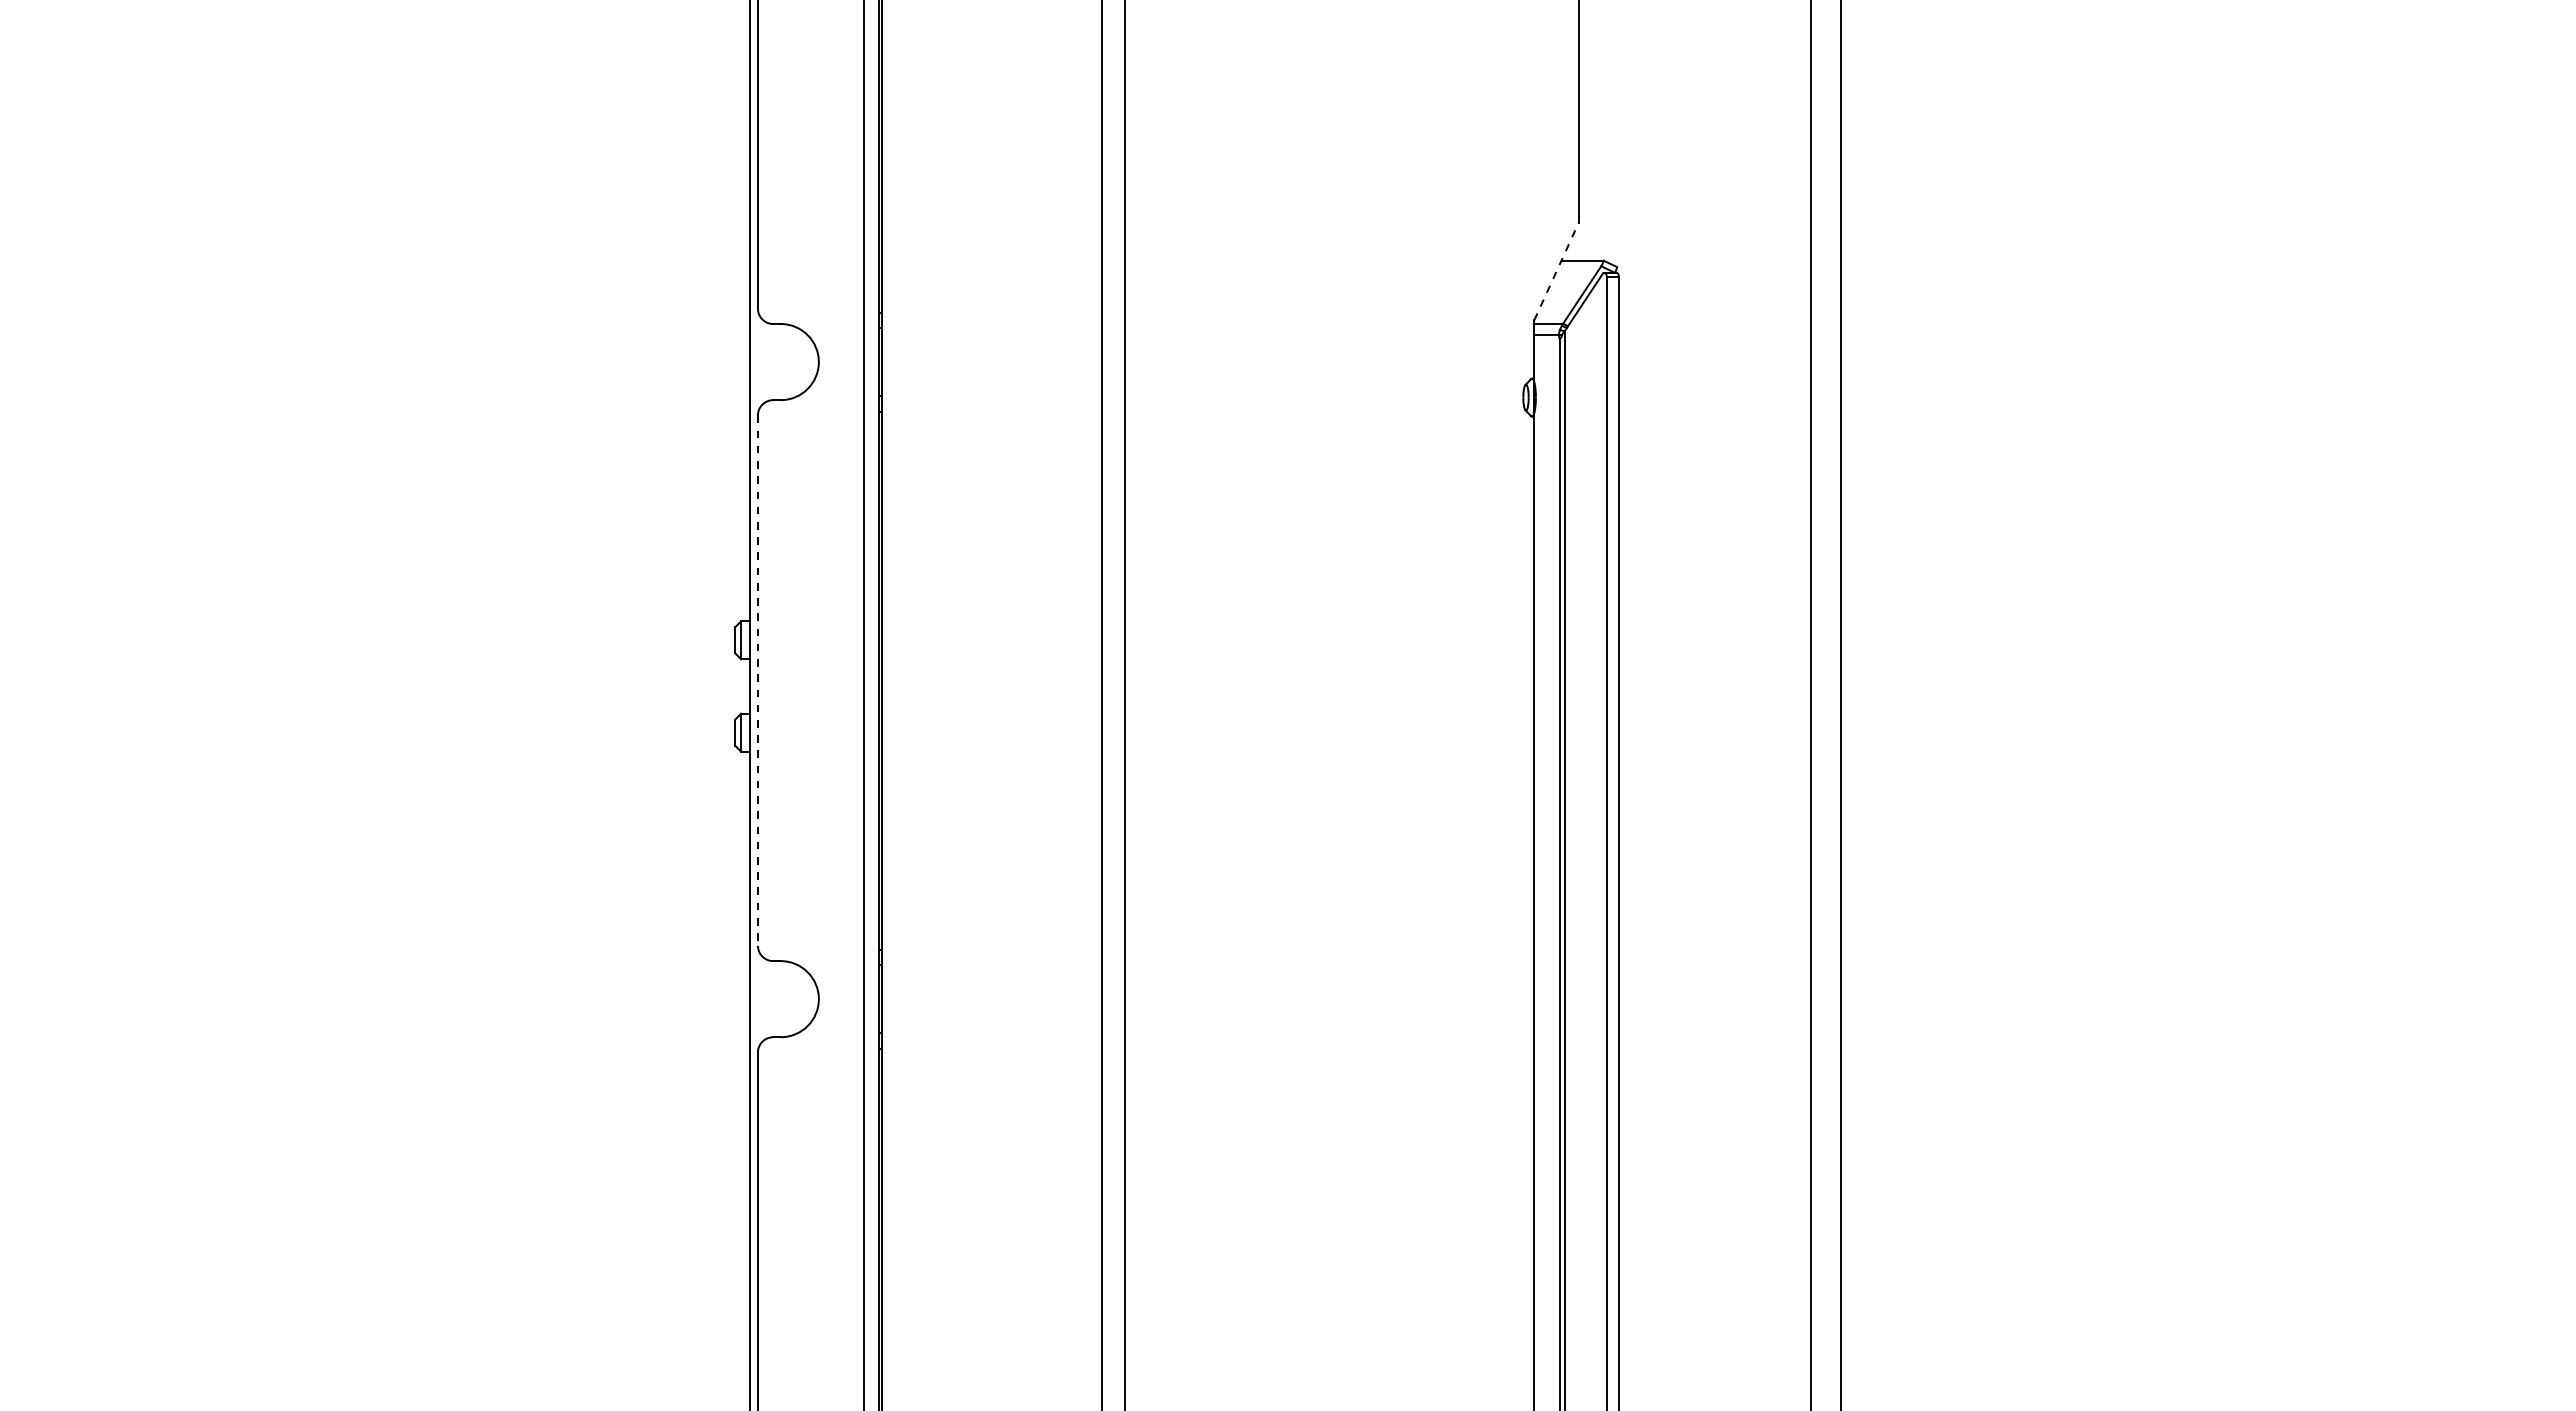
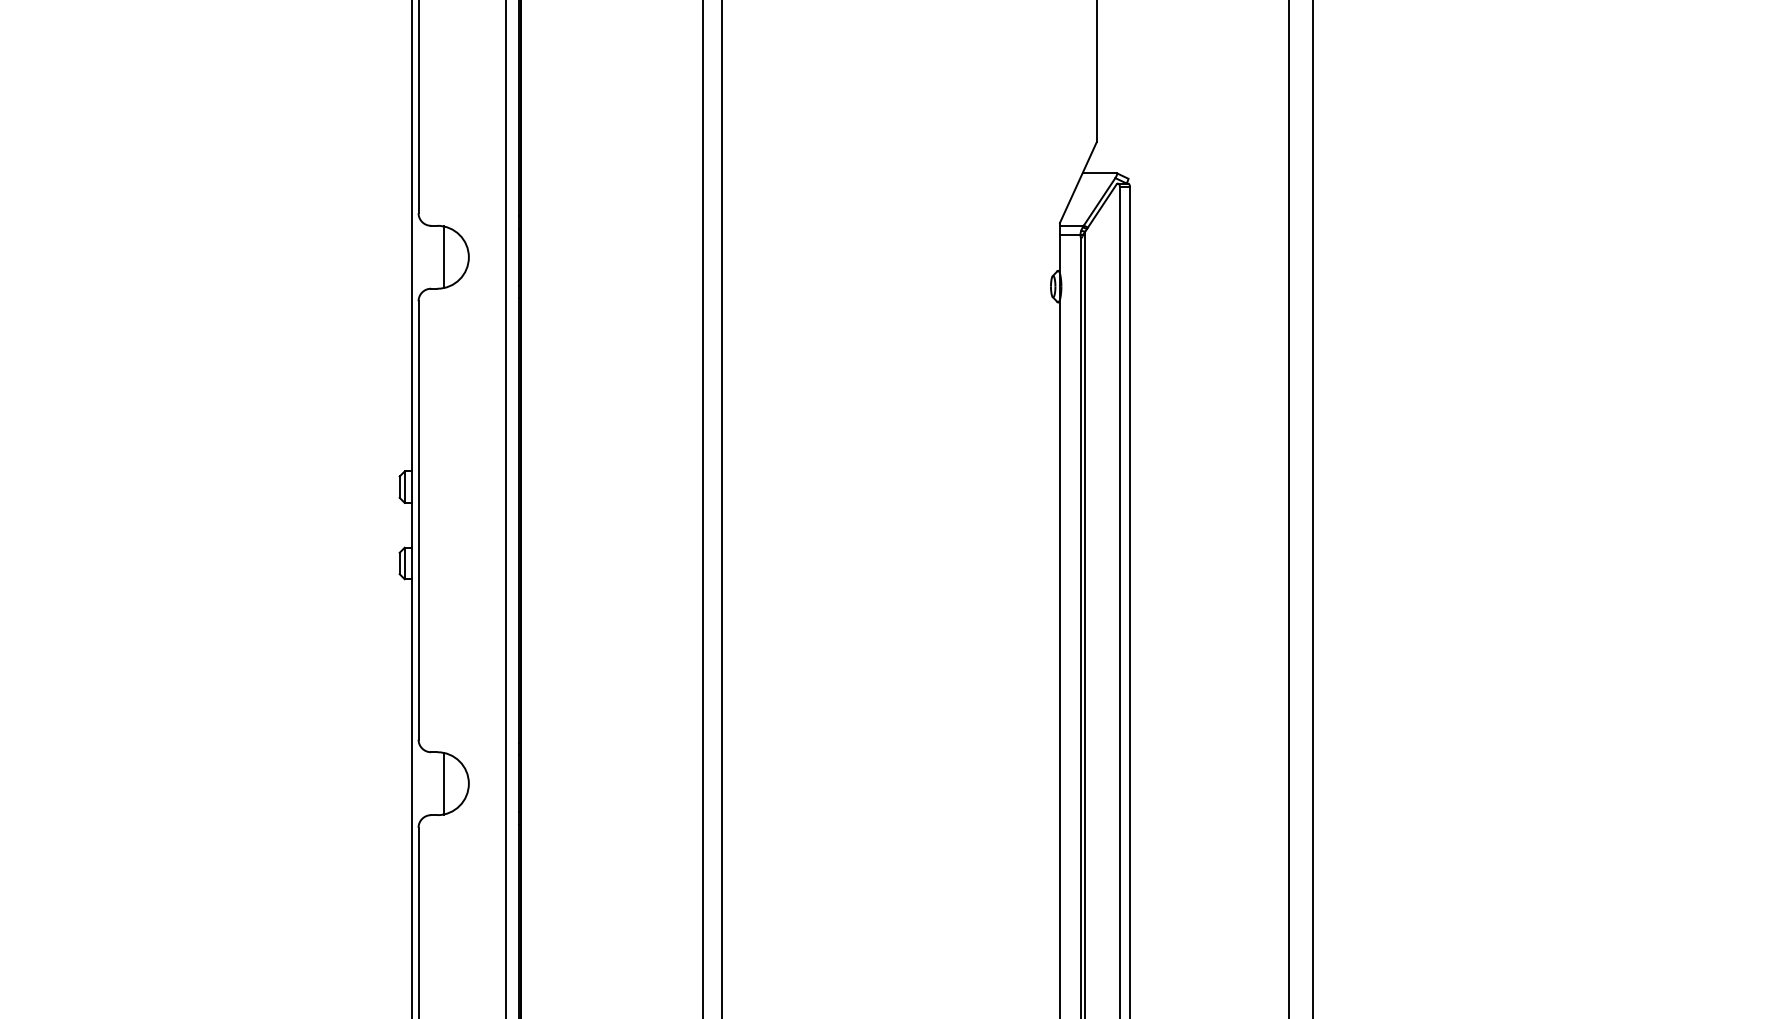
line: (1556, 271) -> (1078, 182), dashed -> solid
line: (788, 361) -> (443, 256), added
line: (757, 681) -> (418, 521), dashed -> solid
line: (788, 998) -> (443, 783), added

